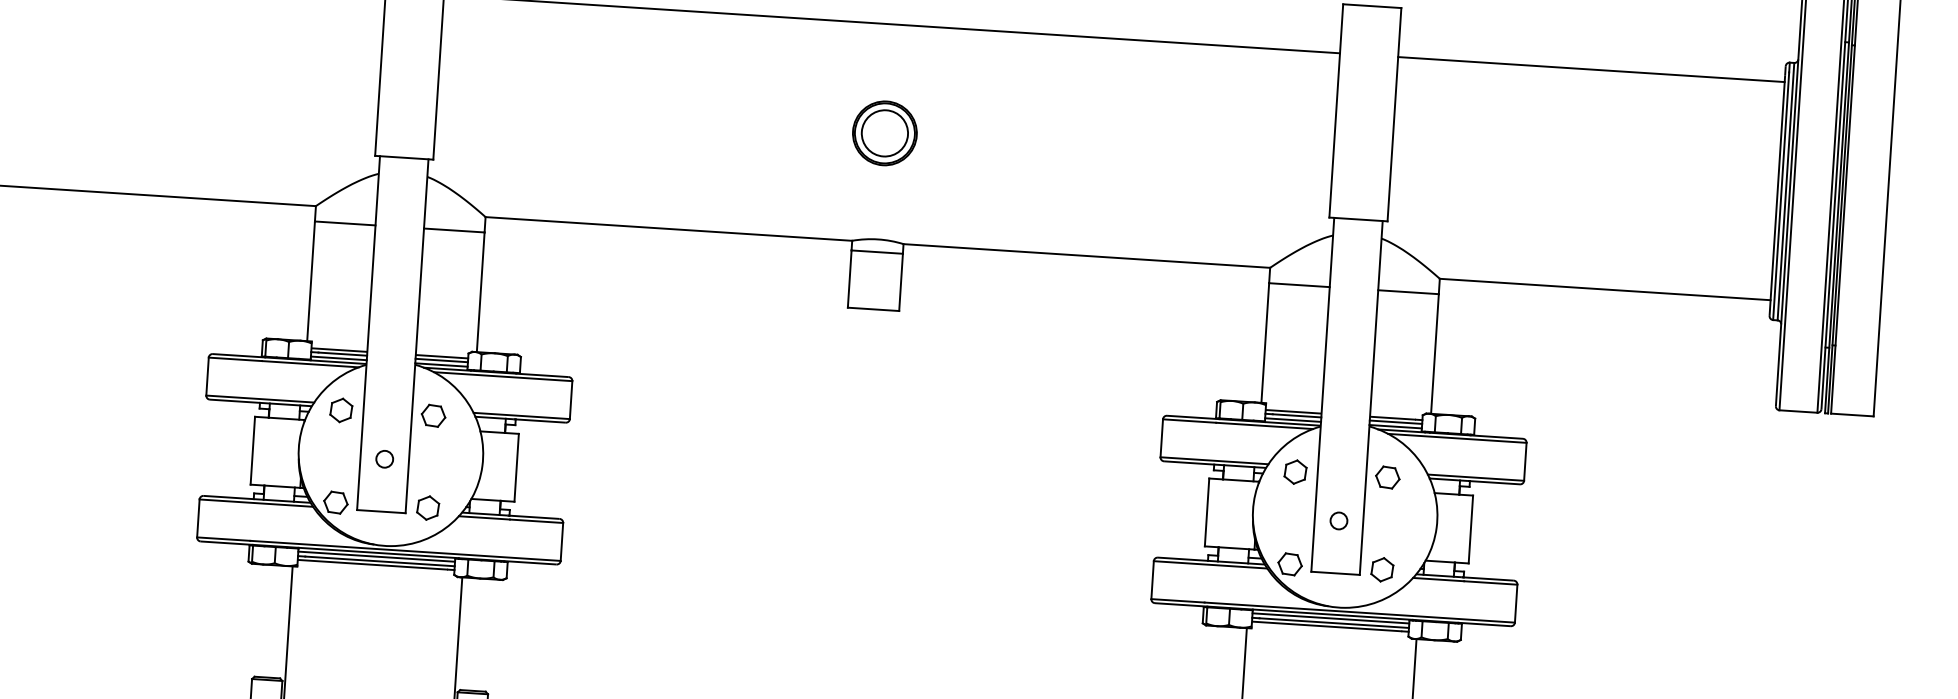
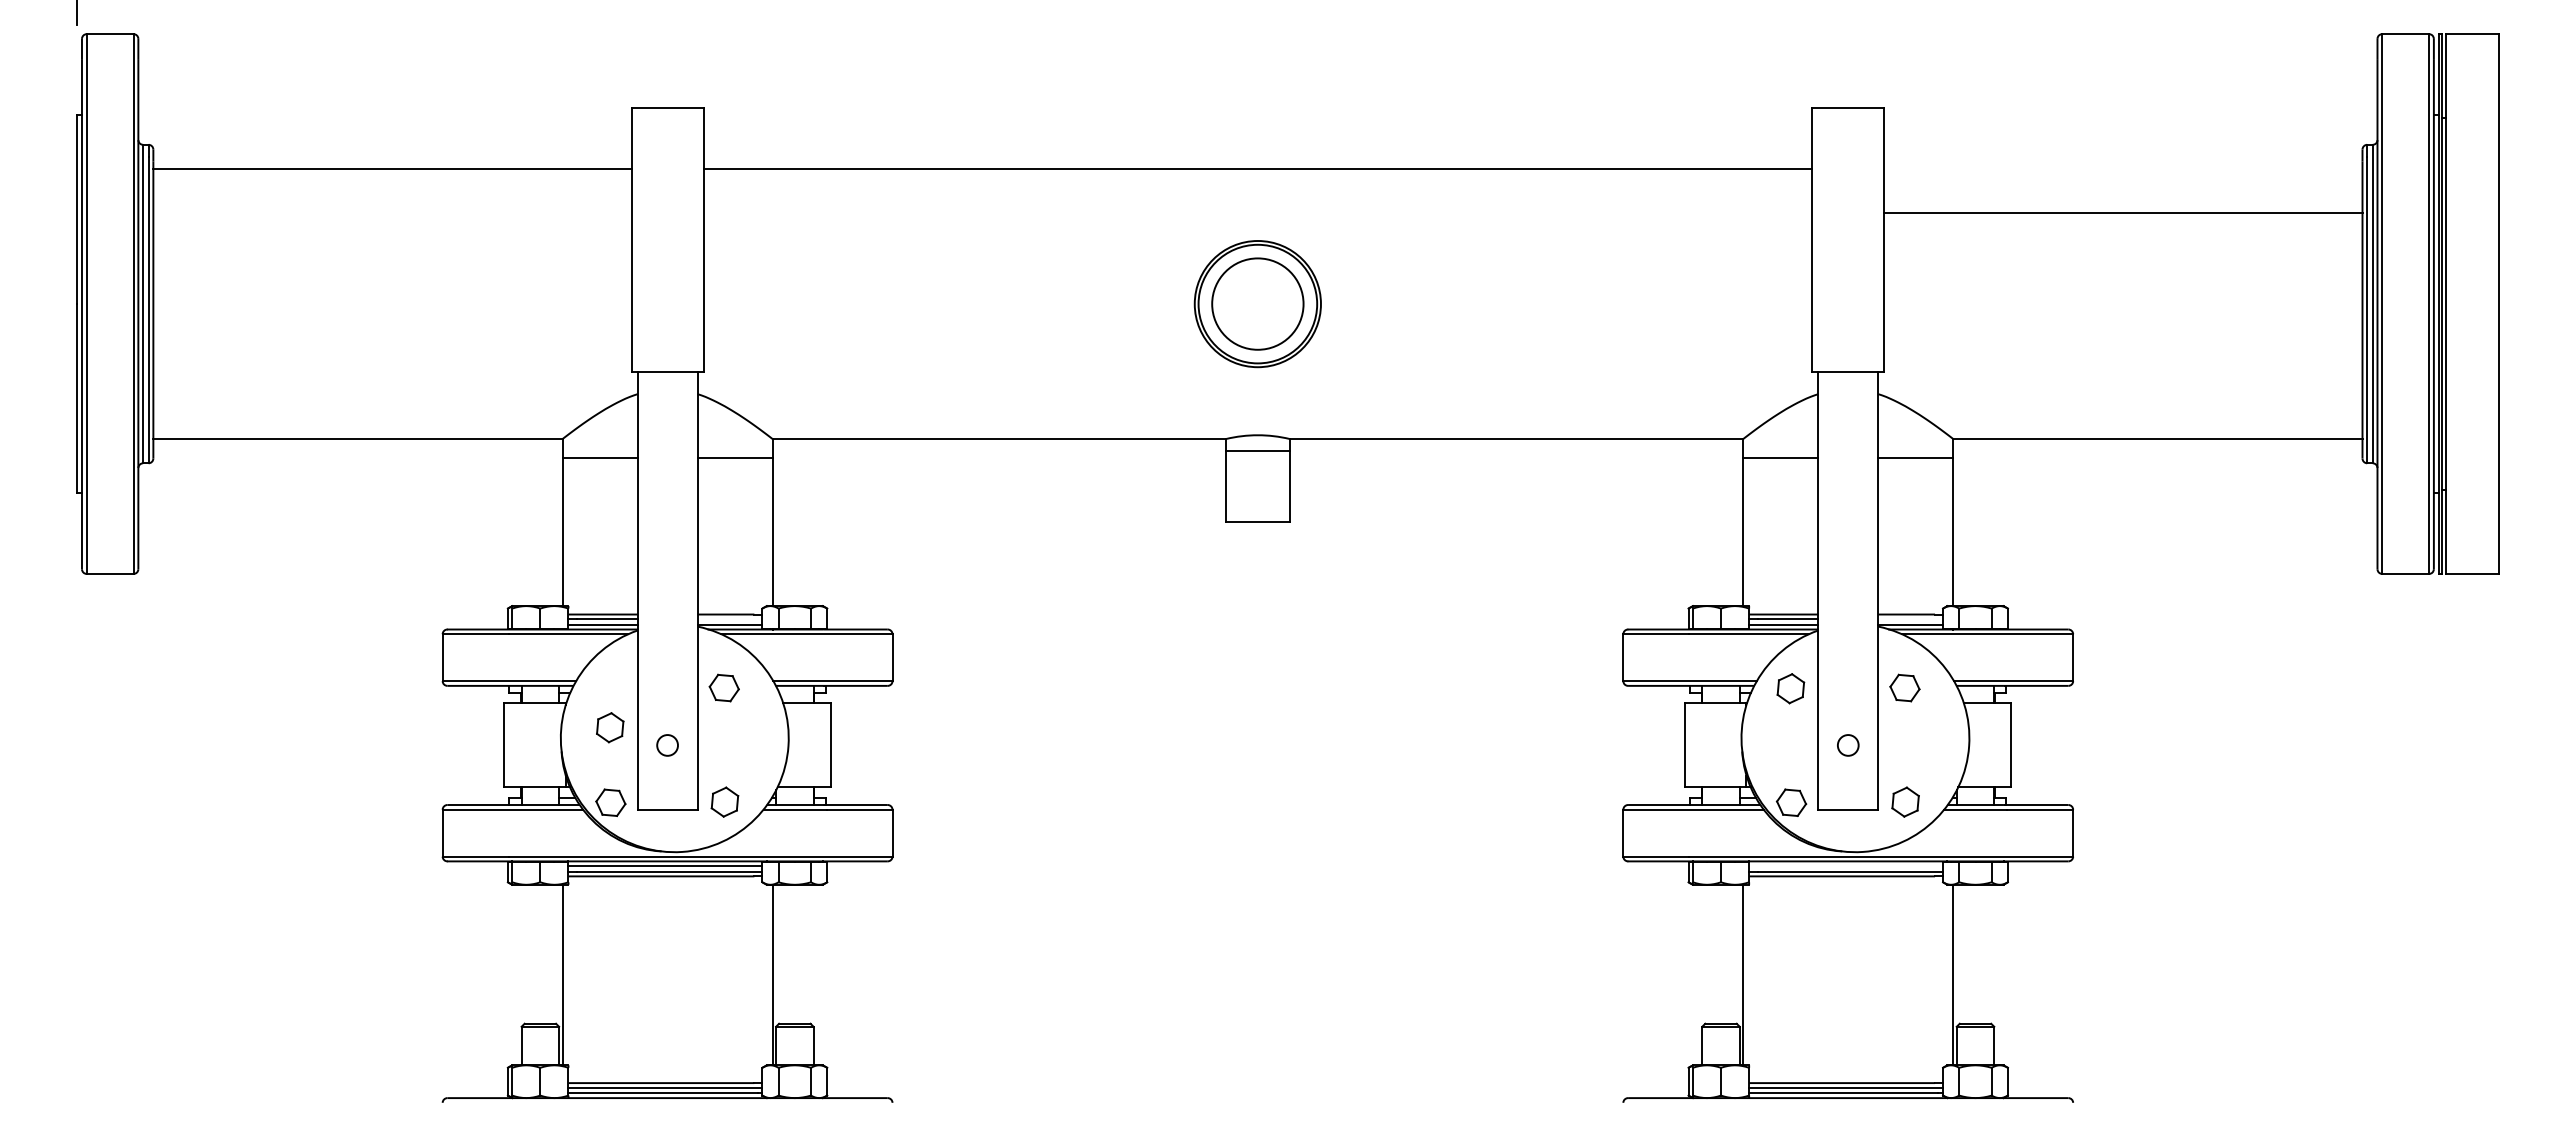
line: (1591, 69) -> (2123, 213), moved
part: (884, 132) -> (1257, 303), size x1.6
line: (441, 360) -> (729, 619), removed
part: (341, 410) -> (610, 727), moved
line: (1395, 422) -> (1910, 619), removed
line: (1331, 618) -> (1846, 866), removed

